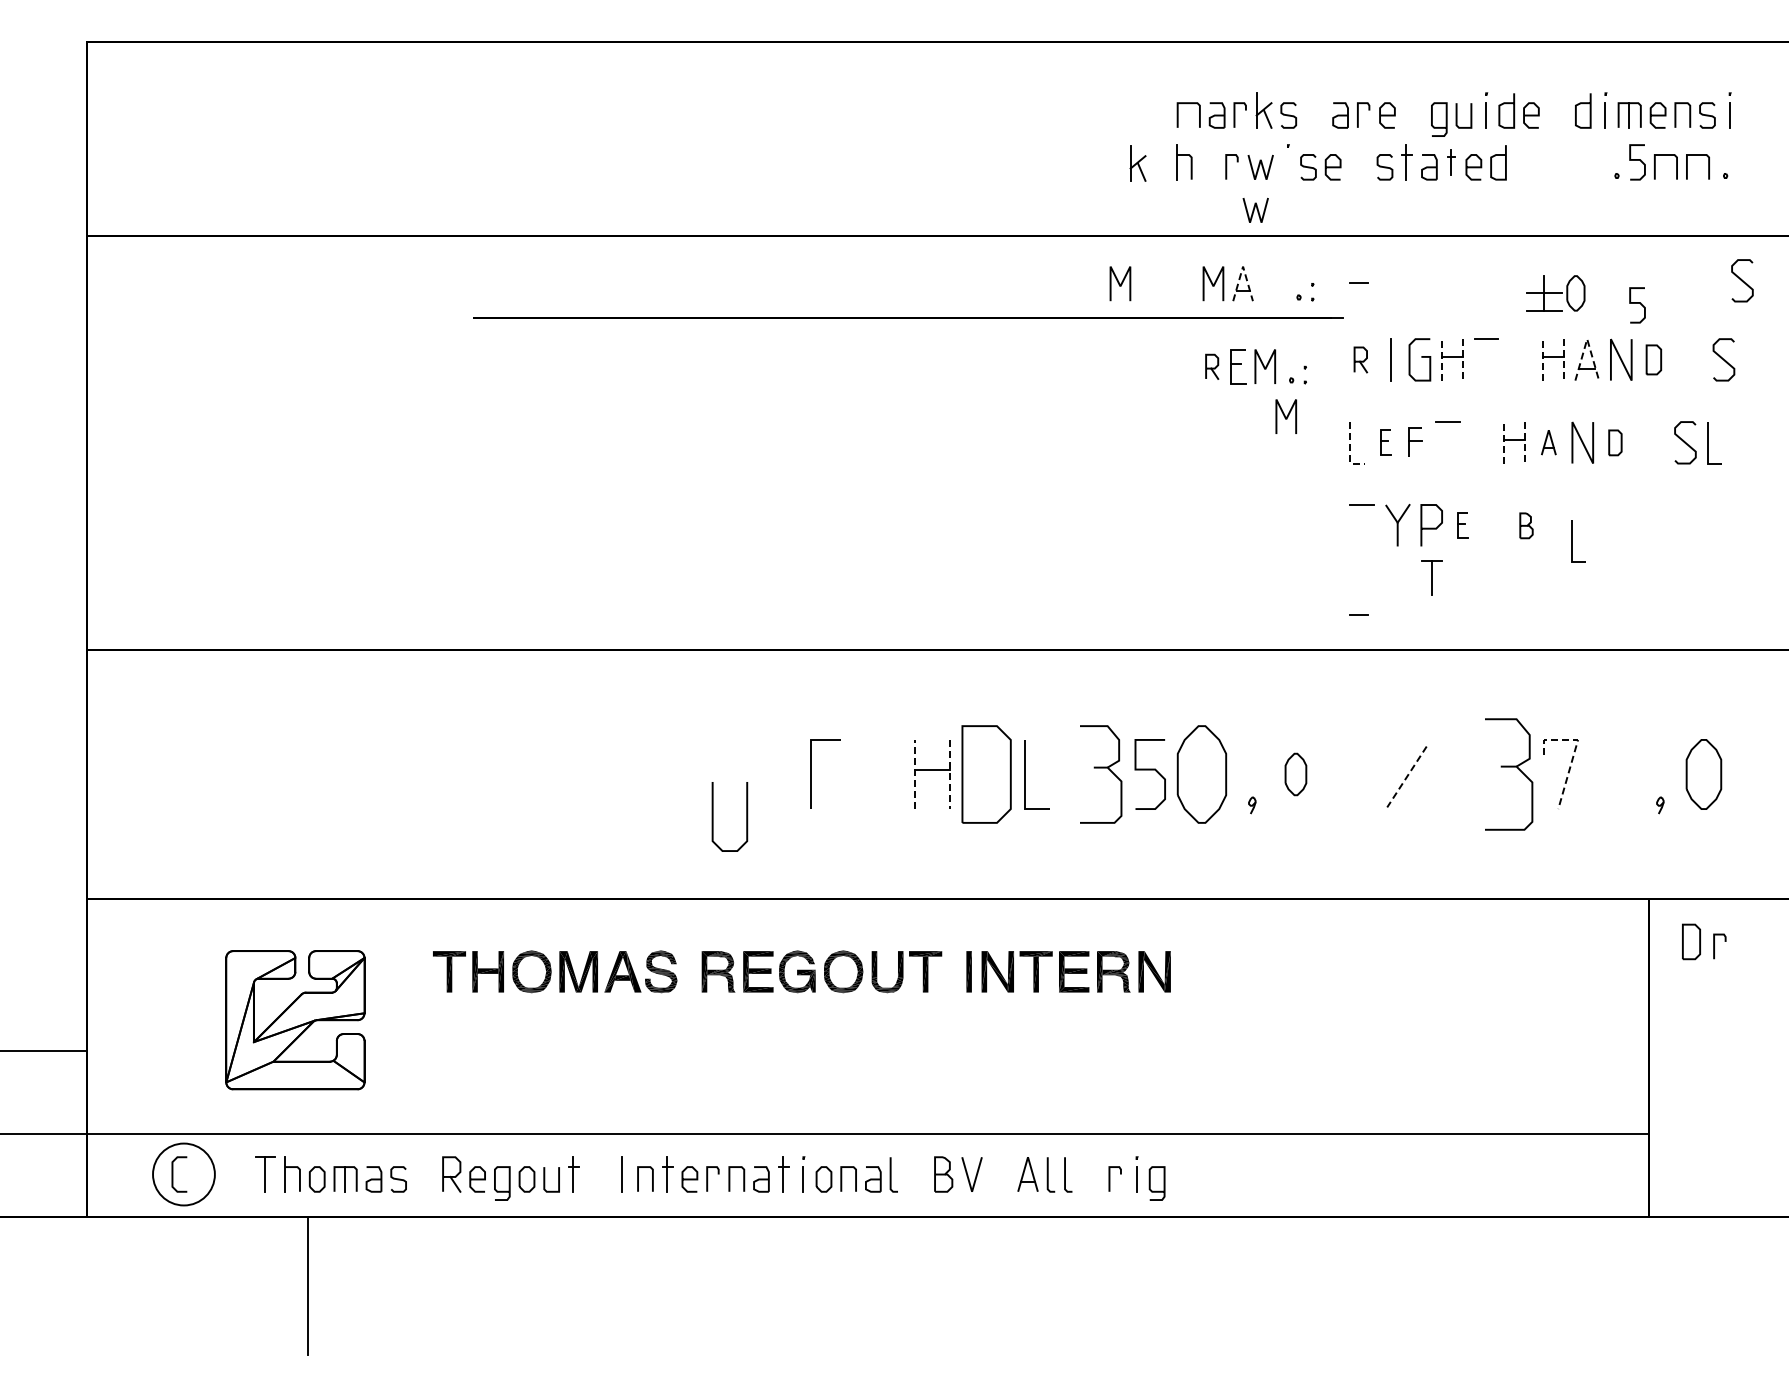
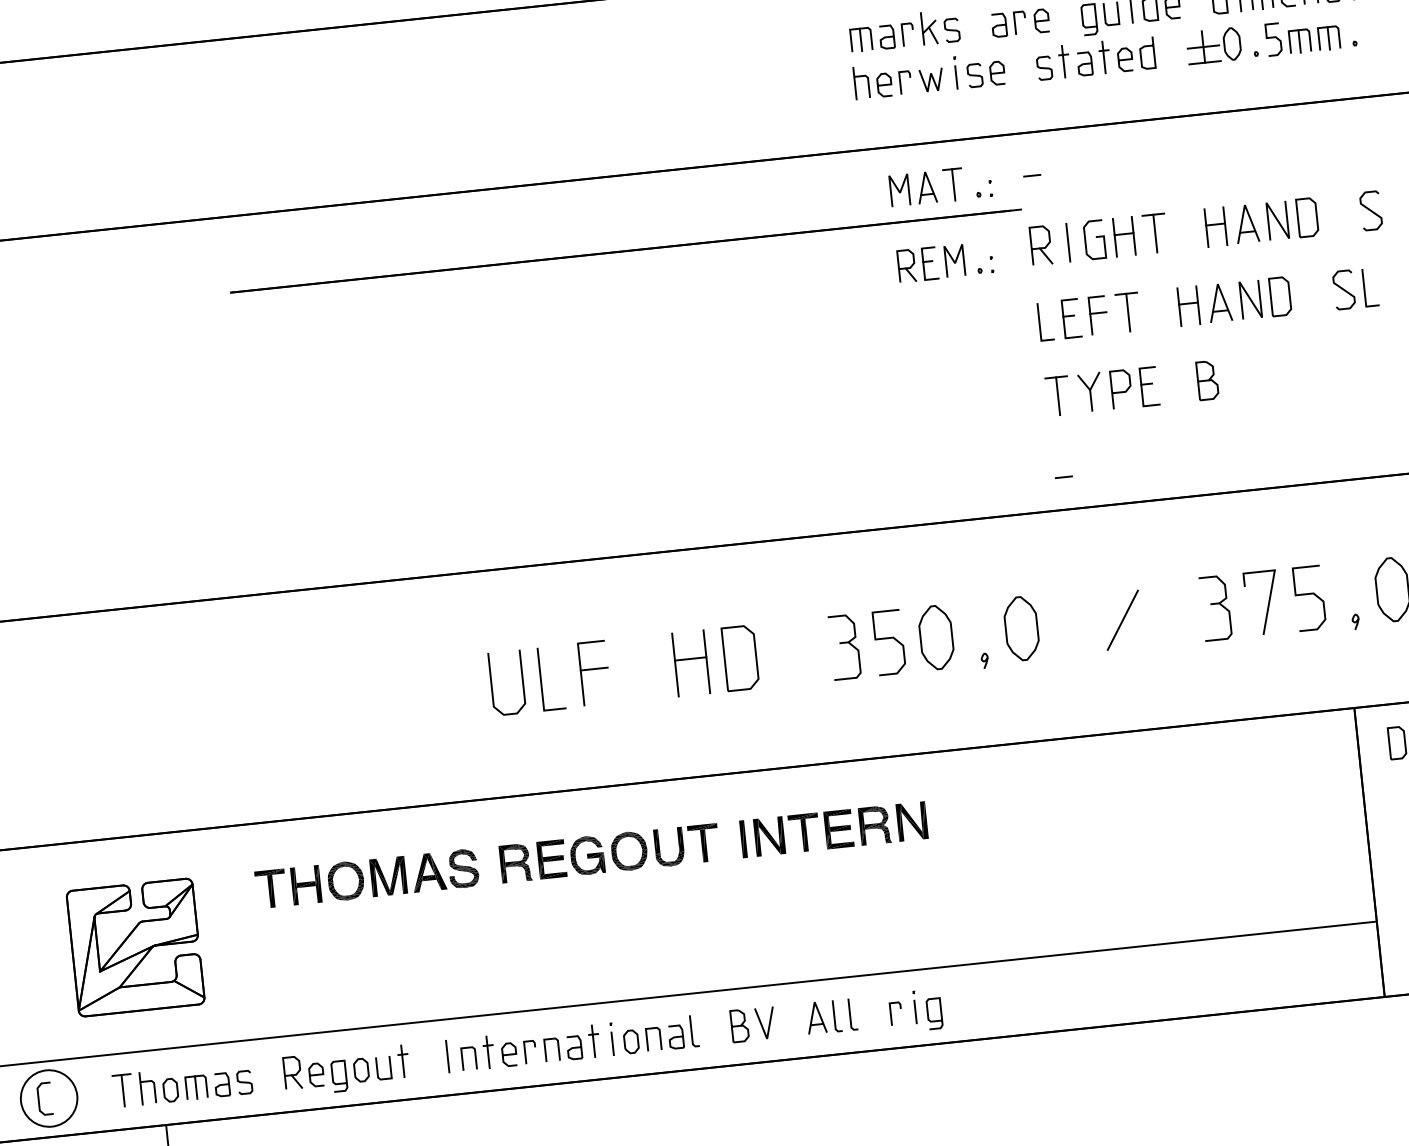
line: (1188, 115) -> (861, 39), added
part: (1451, 162) -> (1104, 57), size x1.43
part: (1137, 163) -> (819, 88), removed
curve: (1208, 167) -> (884, 85), added
line: (1287, 167) -> (956, 77), added
line: (1665, 167) -> (1299, 41), added
line: (1697, 167) -> (1328, 38), added
line: (1254, 210) -> (930, 119), removed
line: (1243, 266) -> (925, 171), dashed -> solid
curve: (1742, 280) -> (1380, 136), removed
line: (1120, 283) -> (815, 199), removed
part: (1555, 293) -> (1213, 46), moved
curve: (1637, 303) -> (1287, 167), removed
line: (1587, 339) -> (1245, 205), dashed -> solid
part: (1360, 359) -> (1040, 245), size x1.67
line: (1442, 359) -> (1115, 237), dashed -> solid
line: (1462, 359) -> (1133, 235), dashed -> solid
line: (1486, 359) -> (1155, 233), added
line: (1542, 359) -> (1206, 227), dashed -> solid
line: (1563, 359) -> (1225, 225), dashed -> solid
part: (1653, 359) -> (1307, 217), size x1.43
part: (1211, 366) -> (905, 265), size x1.43
line: (1286, 416) -> (978, 304), removed
part: (1385, 442) -> (1071, 318), size x1.67
part: (1415, 442) -> (1098, 315), size x1.43
line: (1448, 442) -> (1128, 312), added
line: (1504, 442) -> (1179, 306), dashed -> solid
line: (1525, 442) -> (1198, 304), dashed -> solid
part: (1548, 442) -> (1219, 302), size x1.67
part: (1615, 442) -> (1280, 296), size x1.67
line: (1350, 450) -> (1040, 328), dashed -> solid
line: (1362, 525) -> (1058, 395), added
part: (1462, 525) -> (1149, 386), size x1.67
part: (1526, 525) -> (1207, 380), size x1.67
line: (1572, 541) -> (1250, 390), removed
part: (1431, 577) -> (953, 184), moved
line: (1575, 749) -> (1273, 579), dashed -> solid
line: (825, 769) -> (593, 669), added
curve: (1612, 770) -> (1309, 594), added
line: (915, 774) -> (675, 665), dashed -> solid
line: (949, 774) -> (706, 661), dashed -> solid
part: (986, 774) -> (740, 658), size x0.71
line: (1025, 774) -> (541, 679), moved
part: (1101, 774) -> (844, 647), size x0.71
part: (1202, 774) -> (936, 637), size x0.71
part: (1295, 774) -> (1021, 628), size x1.67
part: (1509, 774) -> (1215, 608), size x0.62
line: (1406, 777) -> (1122, 620), dashed -> solid
curve: (713, 816) -> (492, 684), moved

